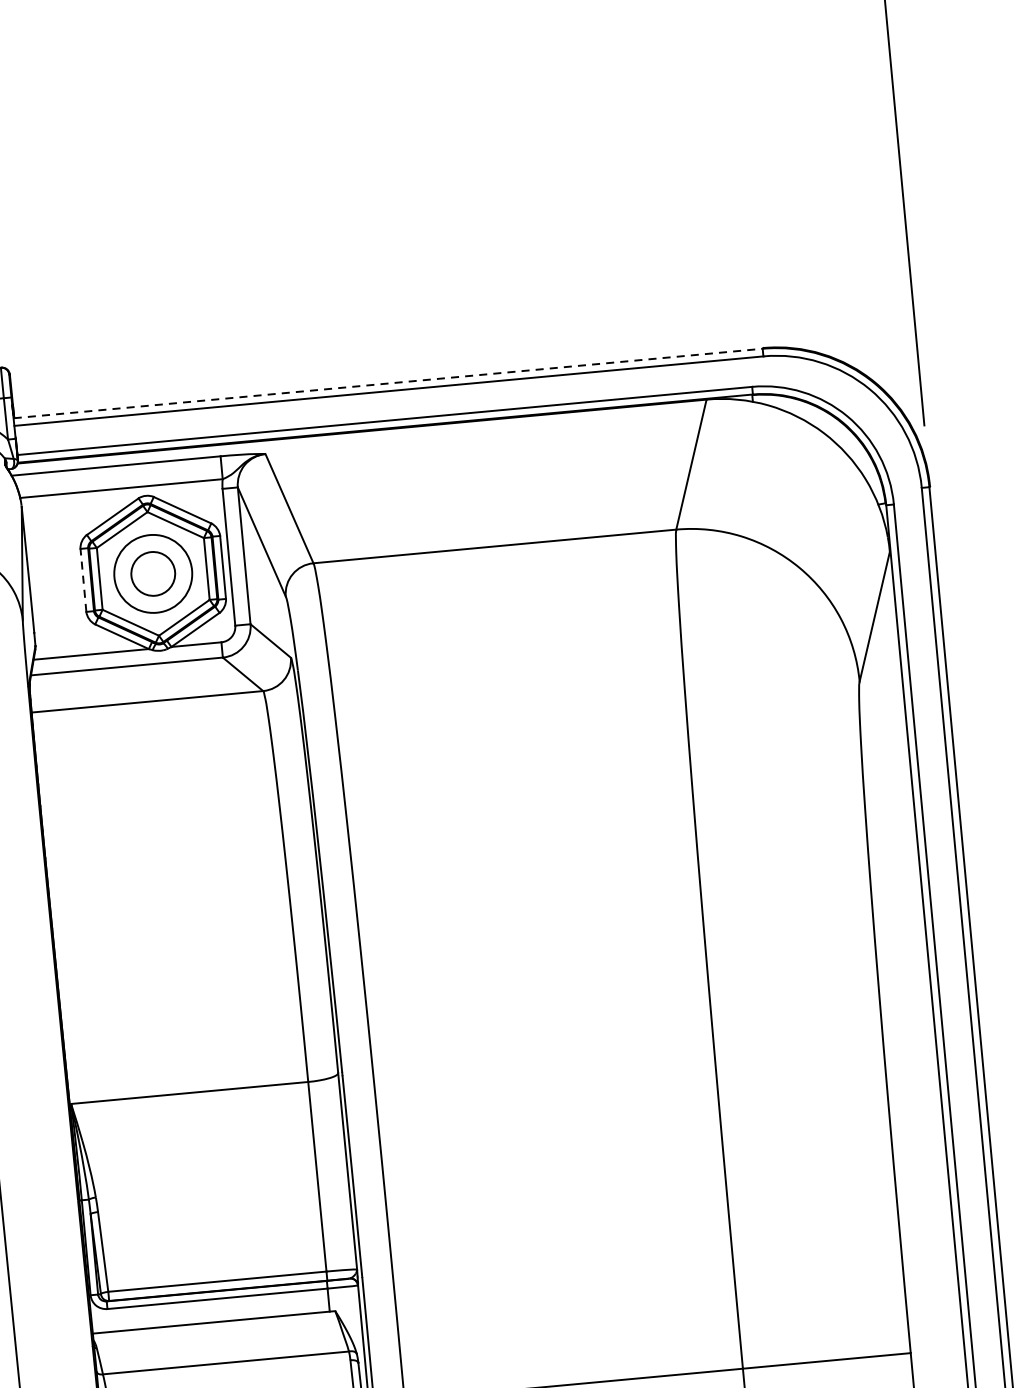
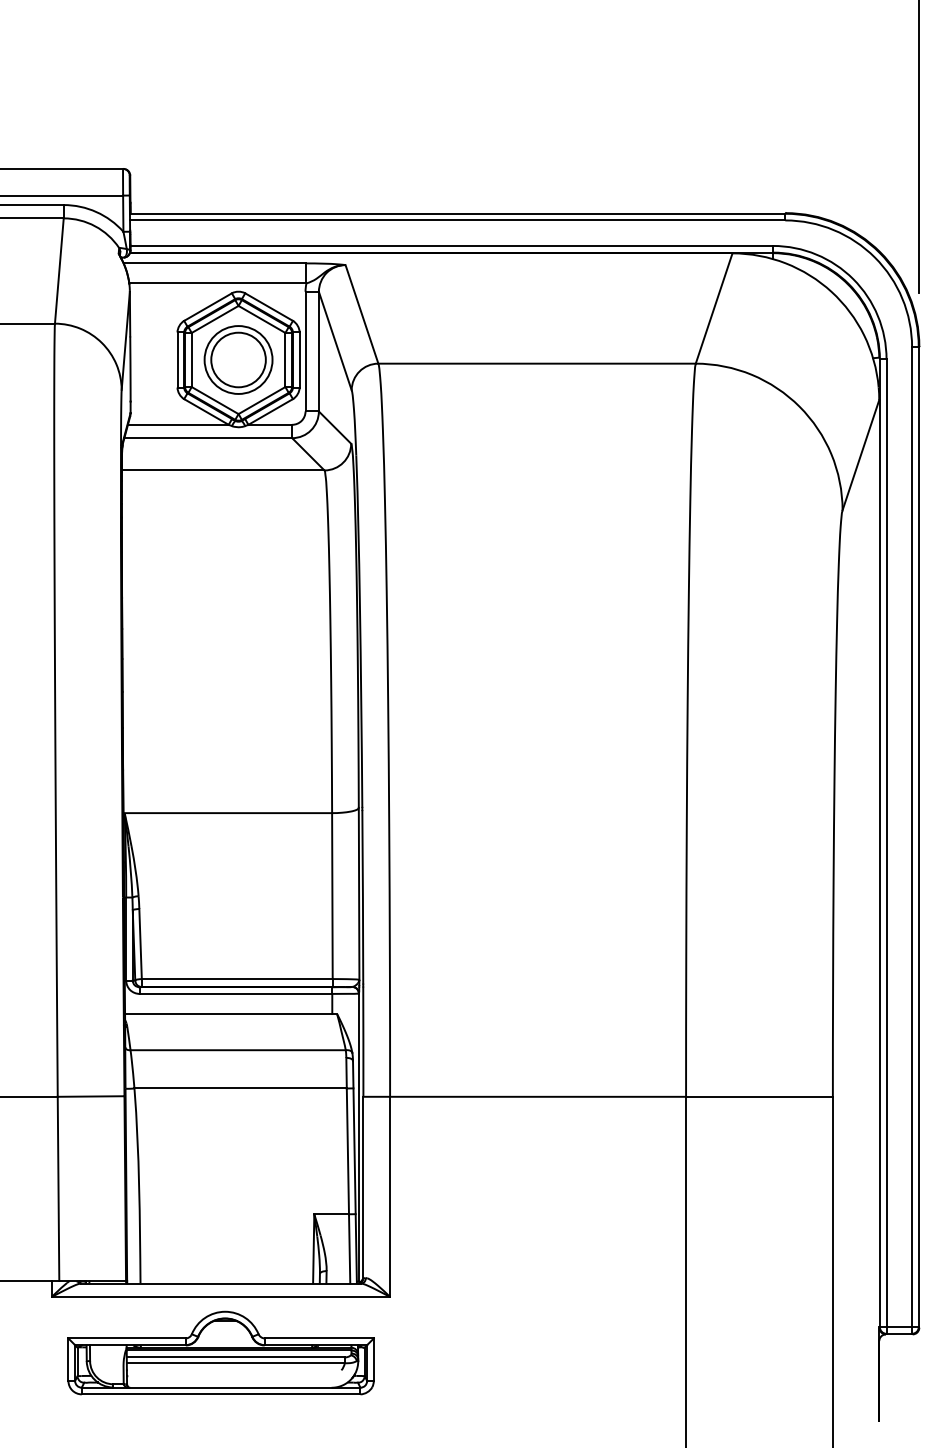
line: (387, 383) -> (457, 213), dashed -> solid
circle: (153, 573) -> (238, 359), size x1.43
line: (83, 580) -> (177, 360), dashed -> solid

